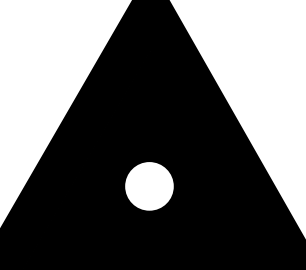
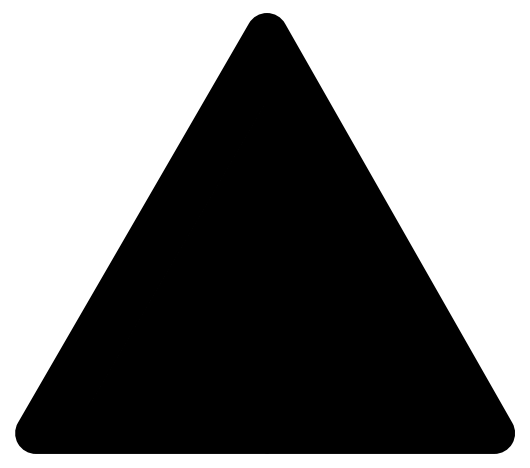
fill: (149, 186) -> (264, 280), added

